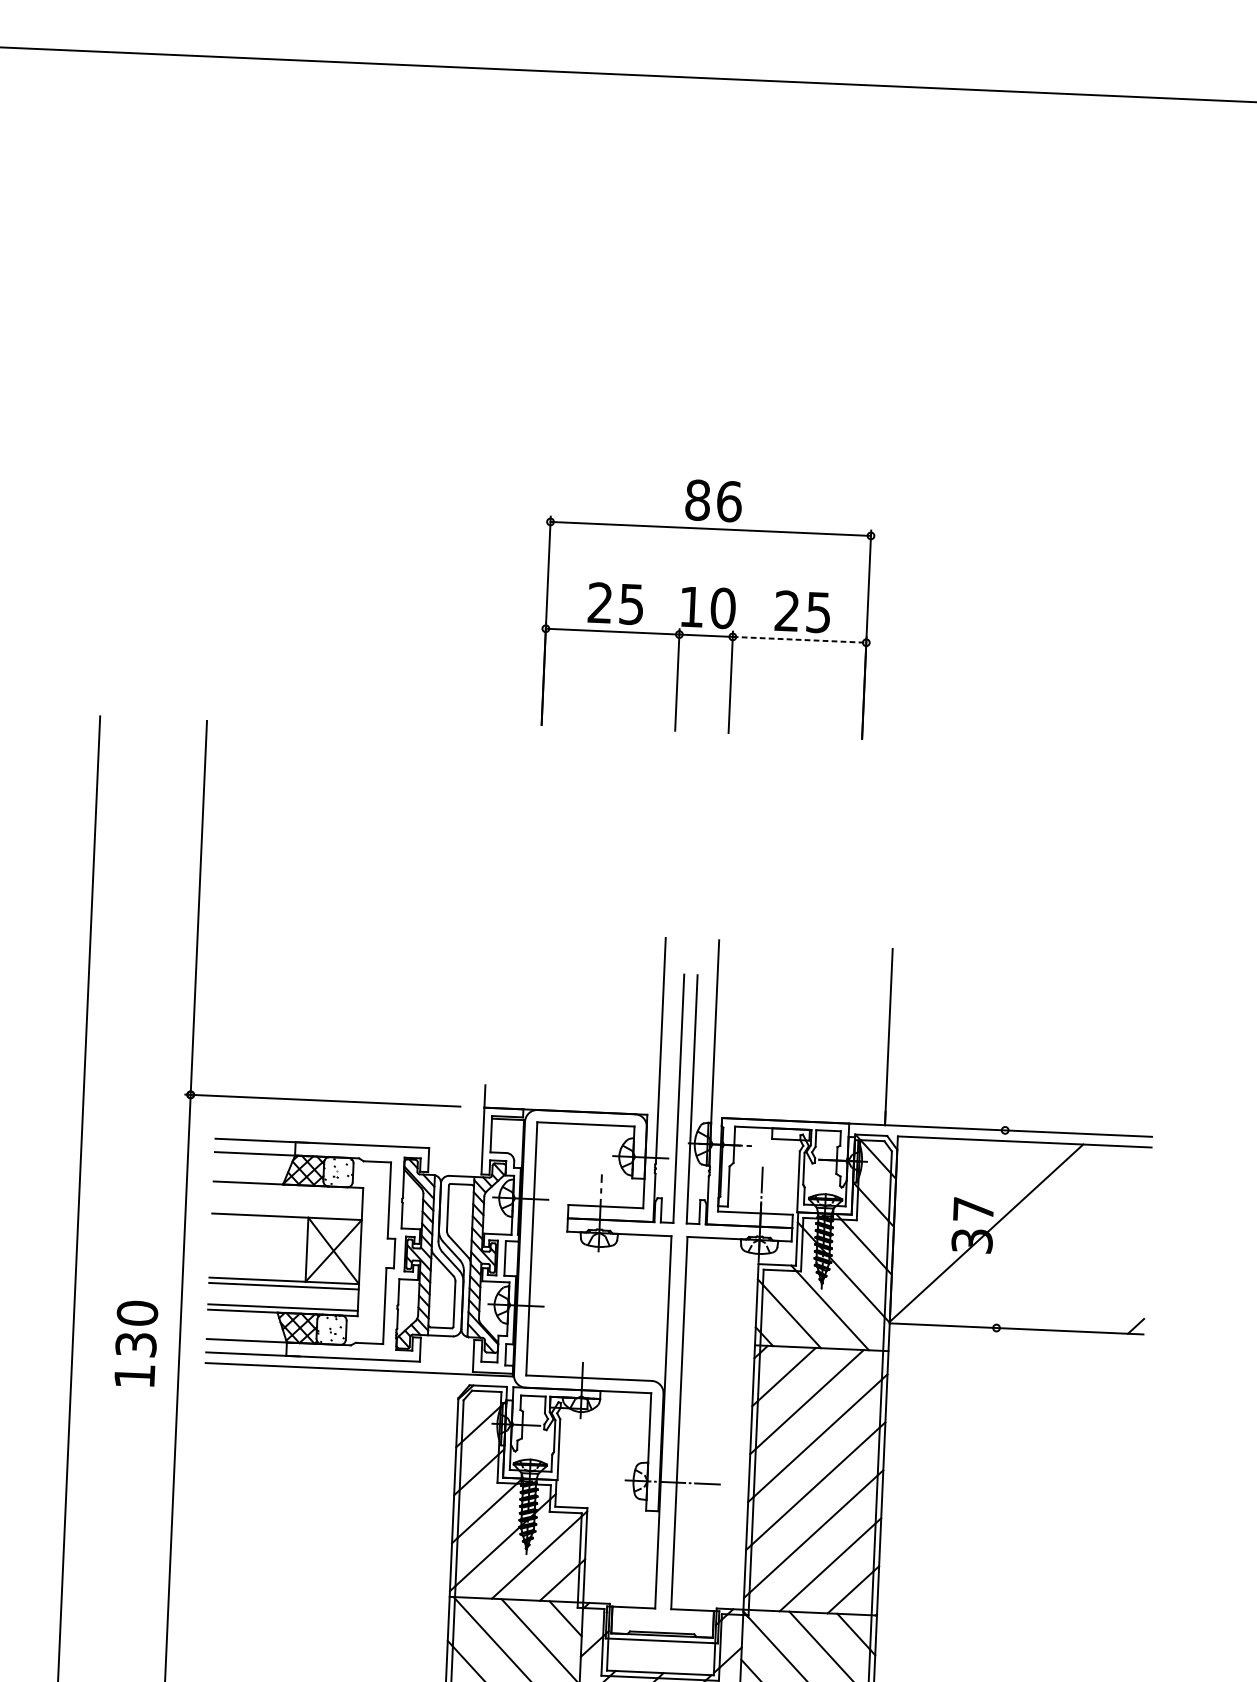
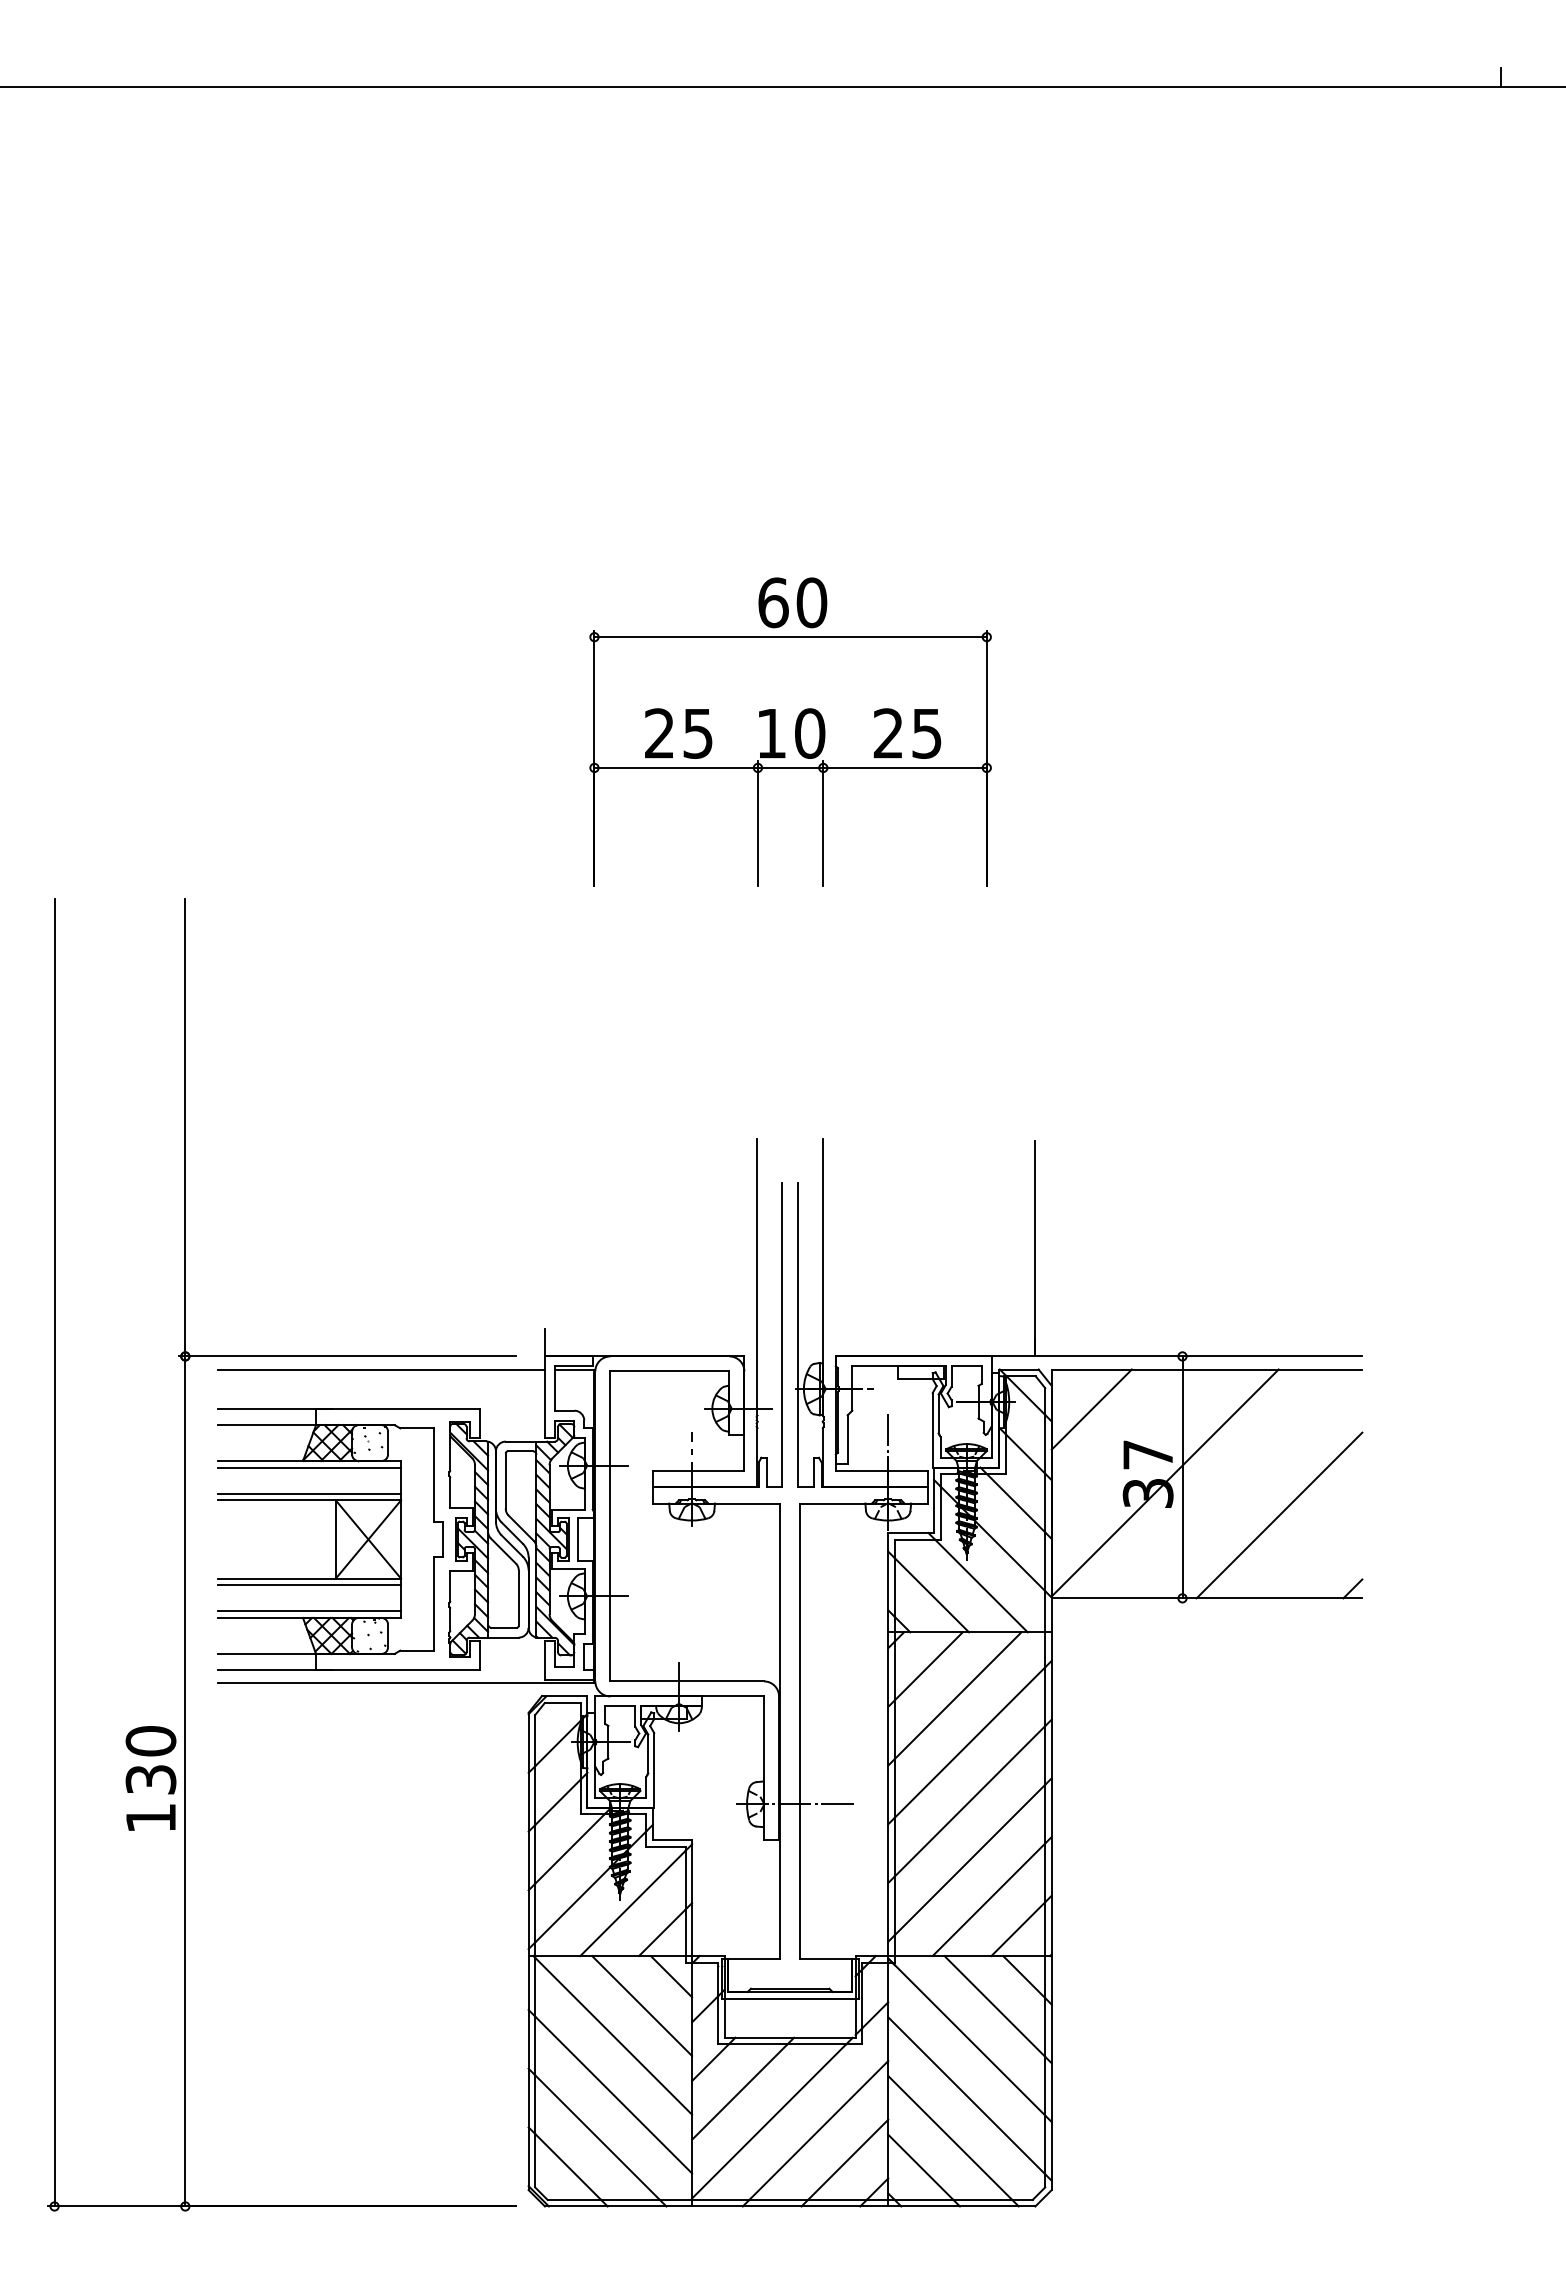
text: (713, 500) -> (792, 602), 86 -> 60
line: (799, 639) -> (905, 767), dashed -> solid
line: (350, 1112) -> (381, 1369), added
line: (928, 1170) -> (1091, 1409), added
line: (288, 1190) -> (309, 1467), added
line: (287, 1211) -> (309, 1493), added
line: (1000, 1229) -> (1182, 1477), added
line: (1078, 1263) -> (1279, 1515), added
text: (135, 1343) -> (150, 1778), moved

